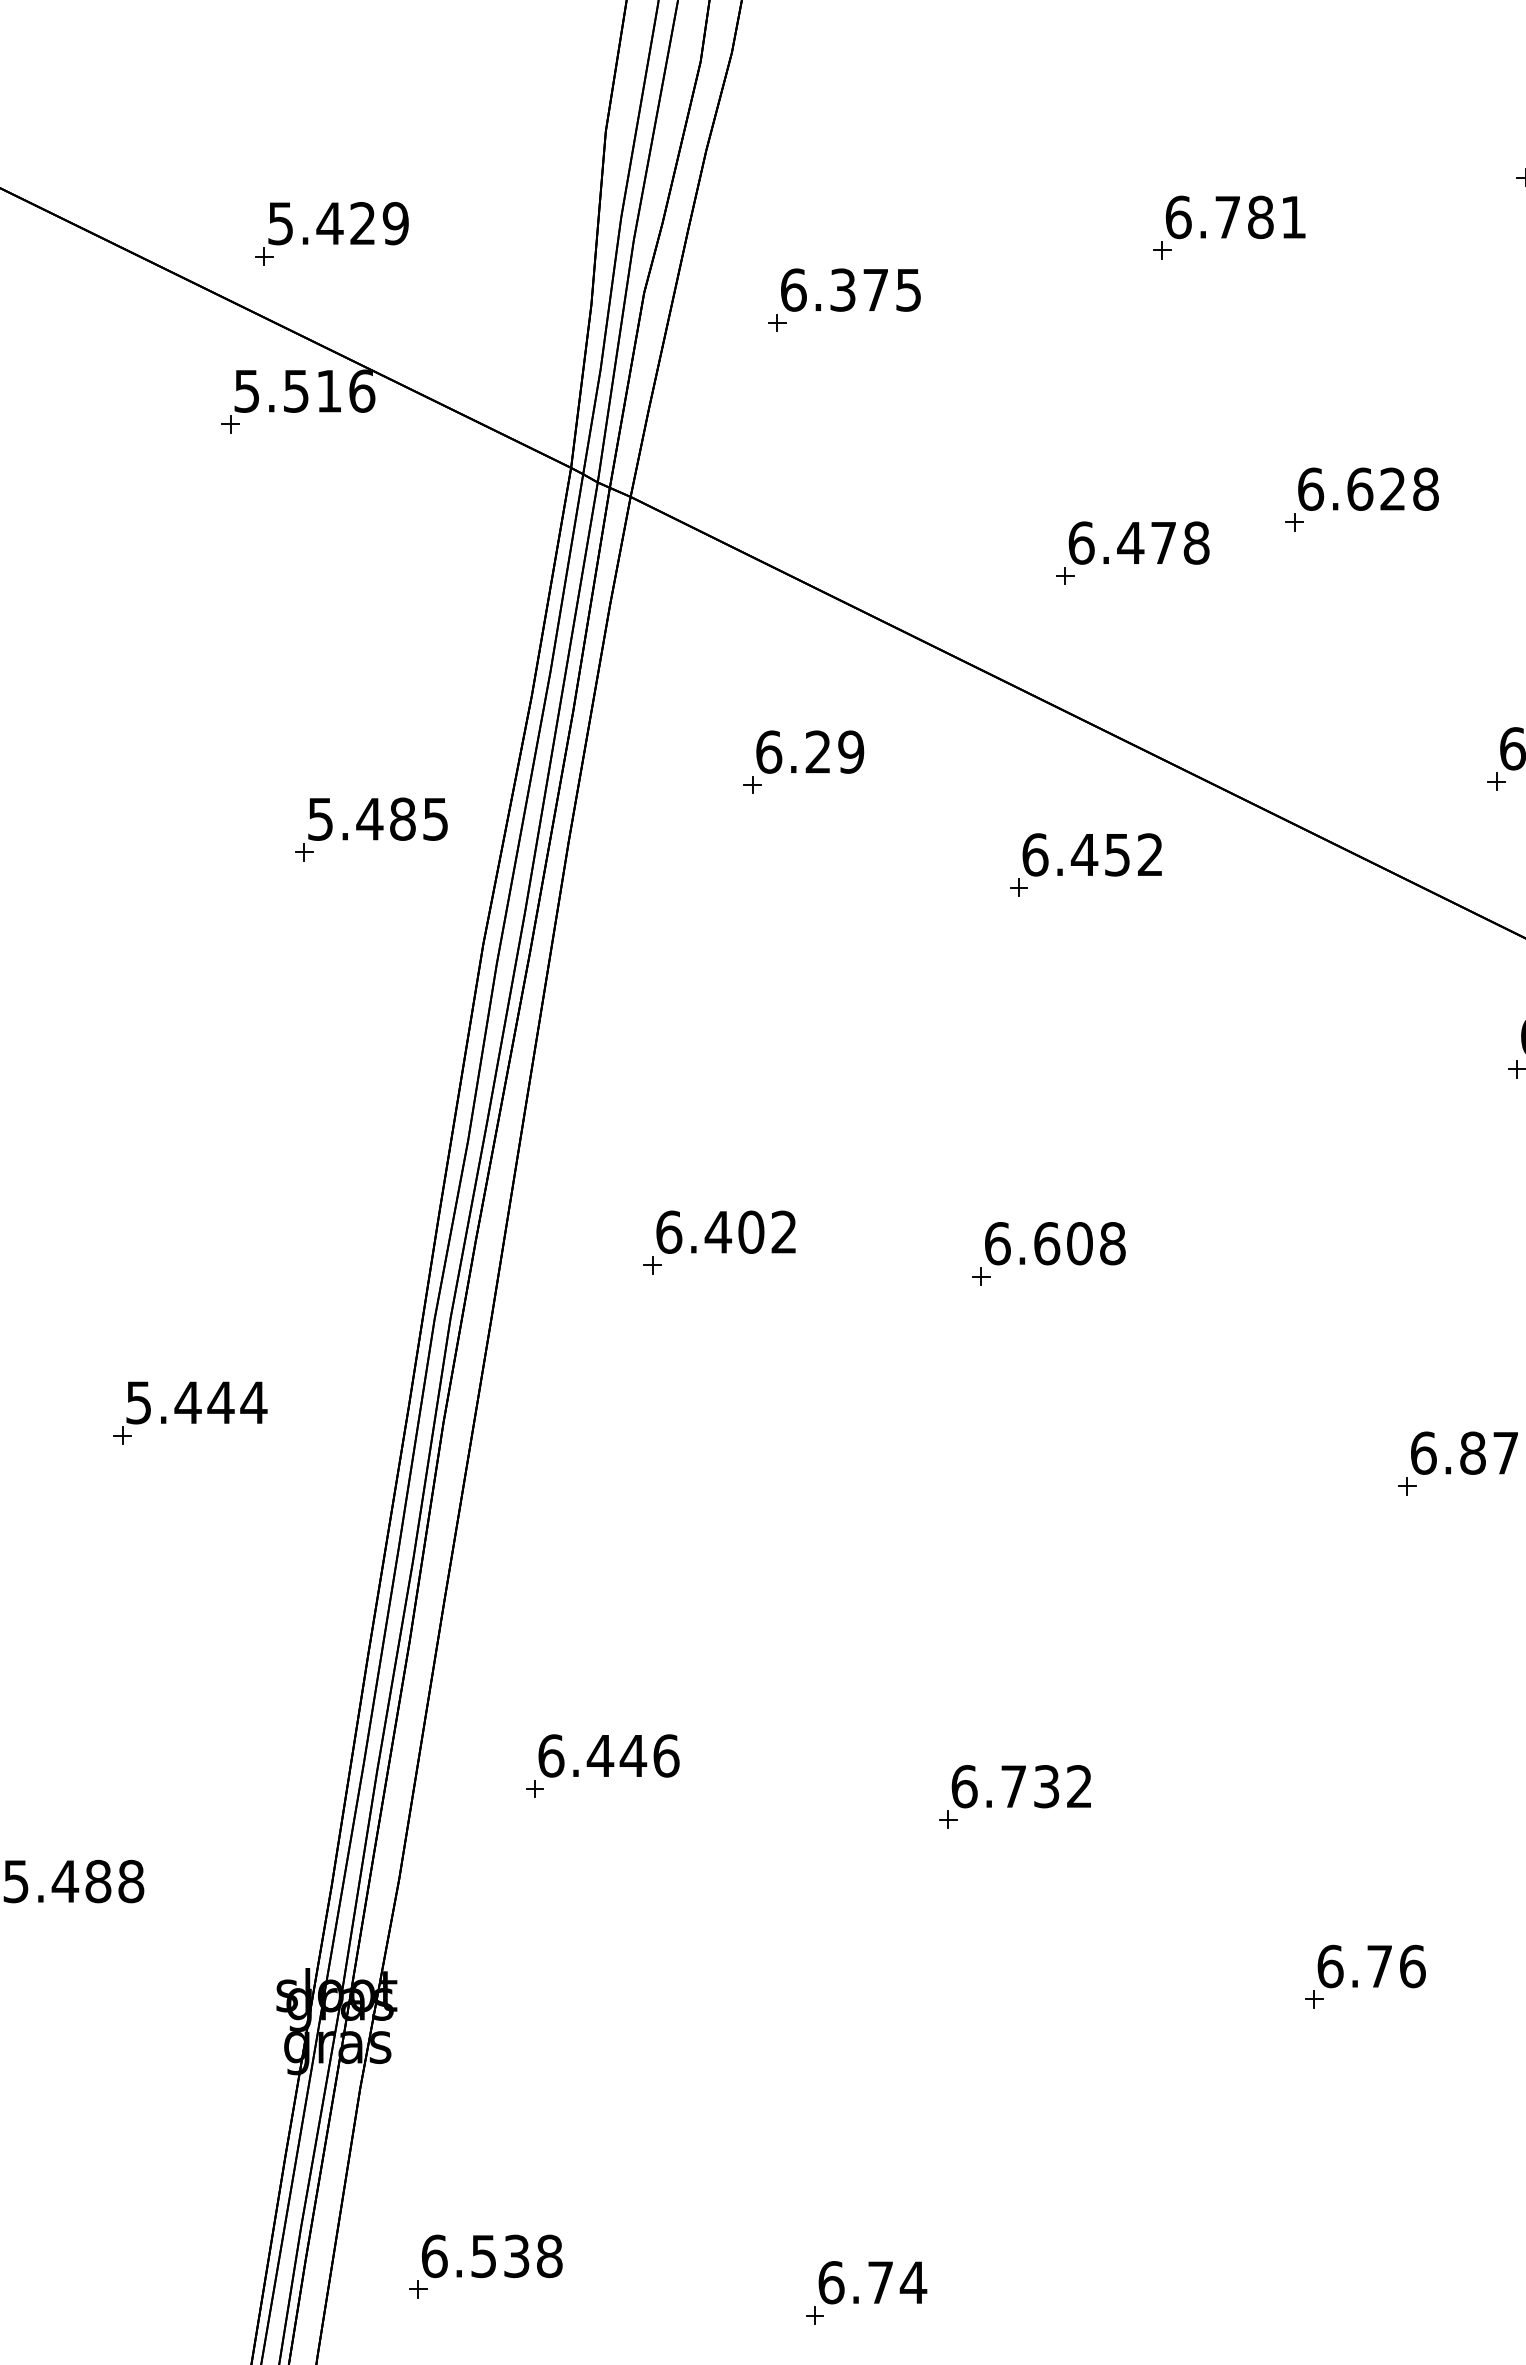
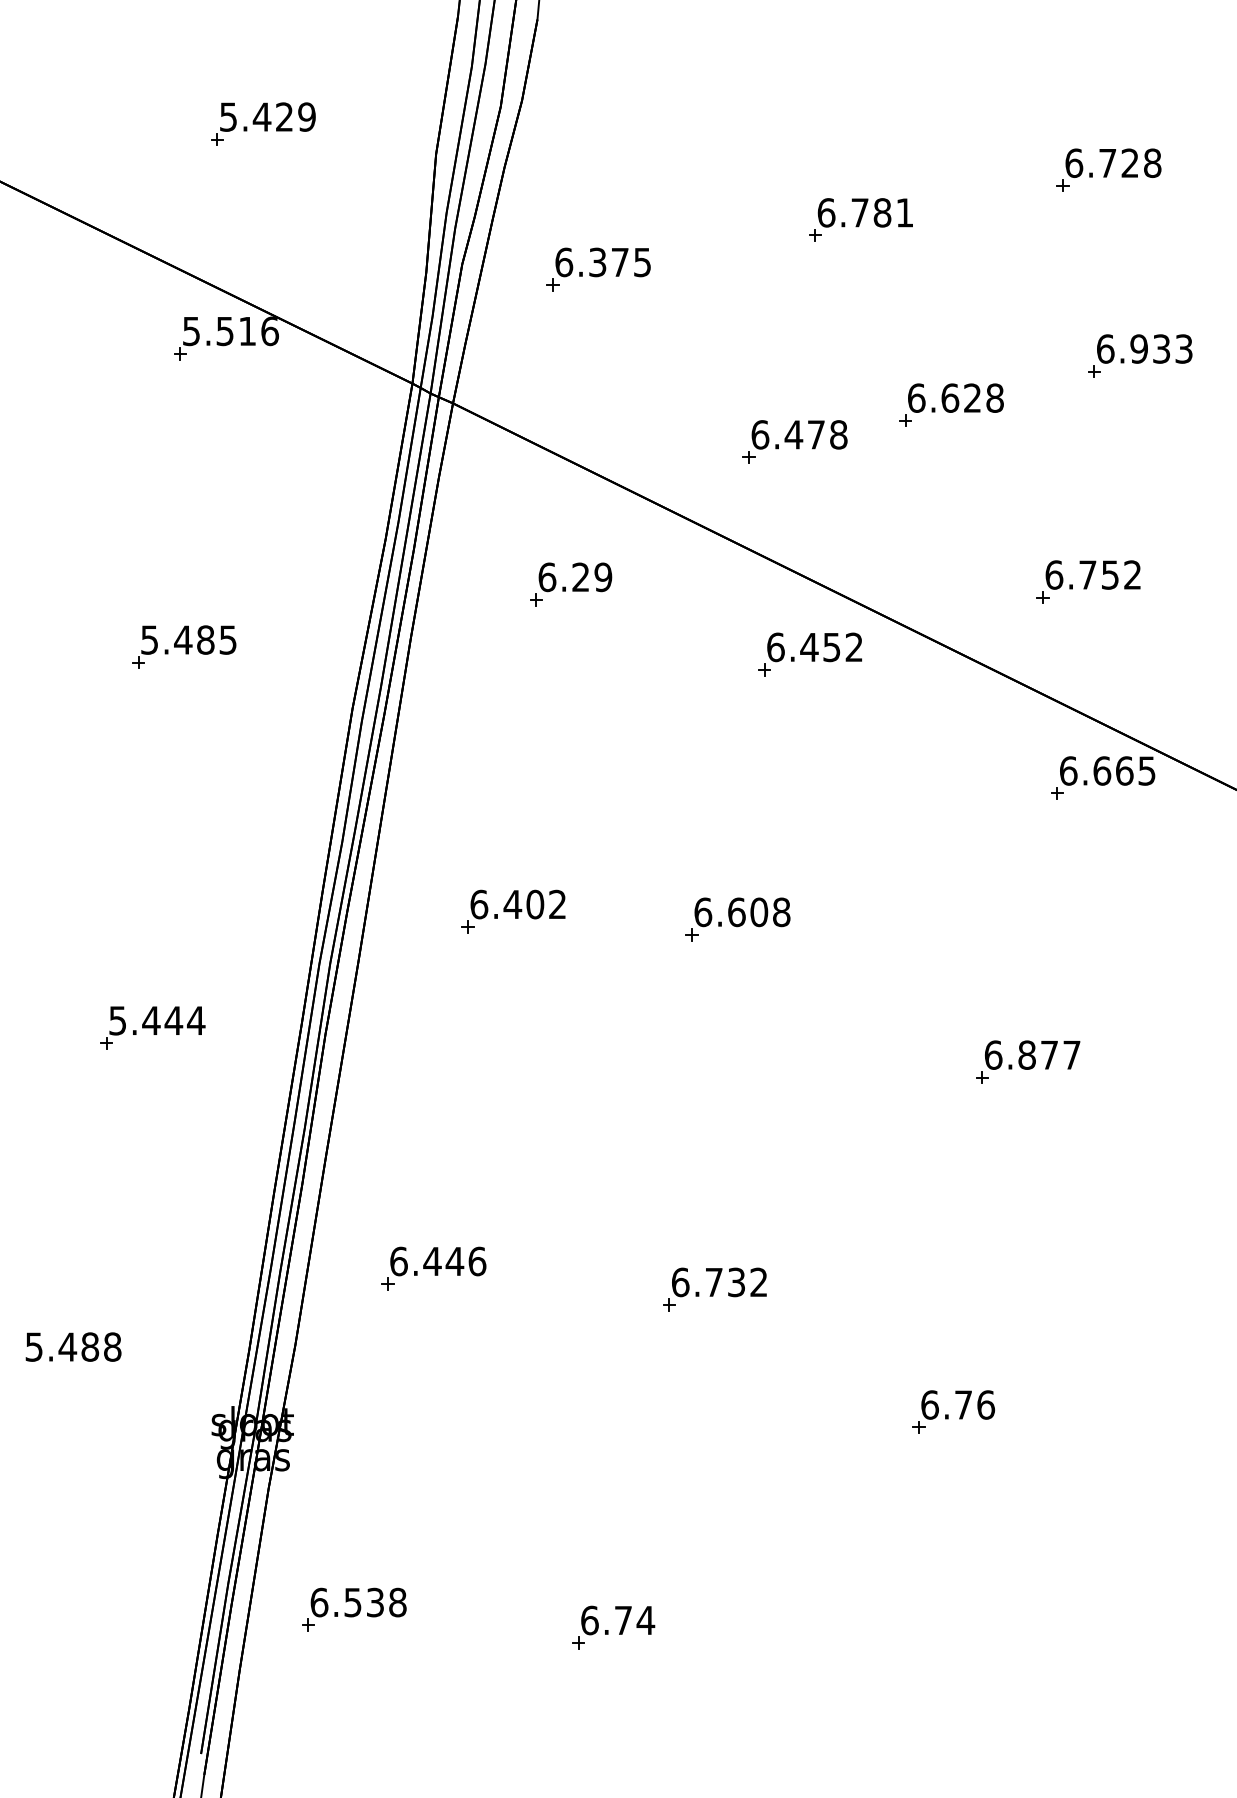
part: (332, 232) -> (263, 123), moved
part: (371, 828) -> (184, 646), moved
part: (1084, 865) -> (809, 654), moved

